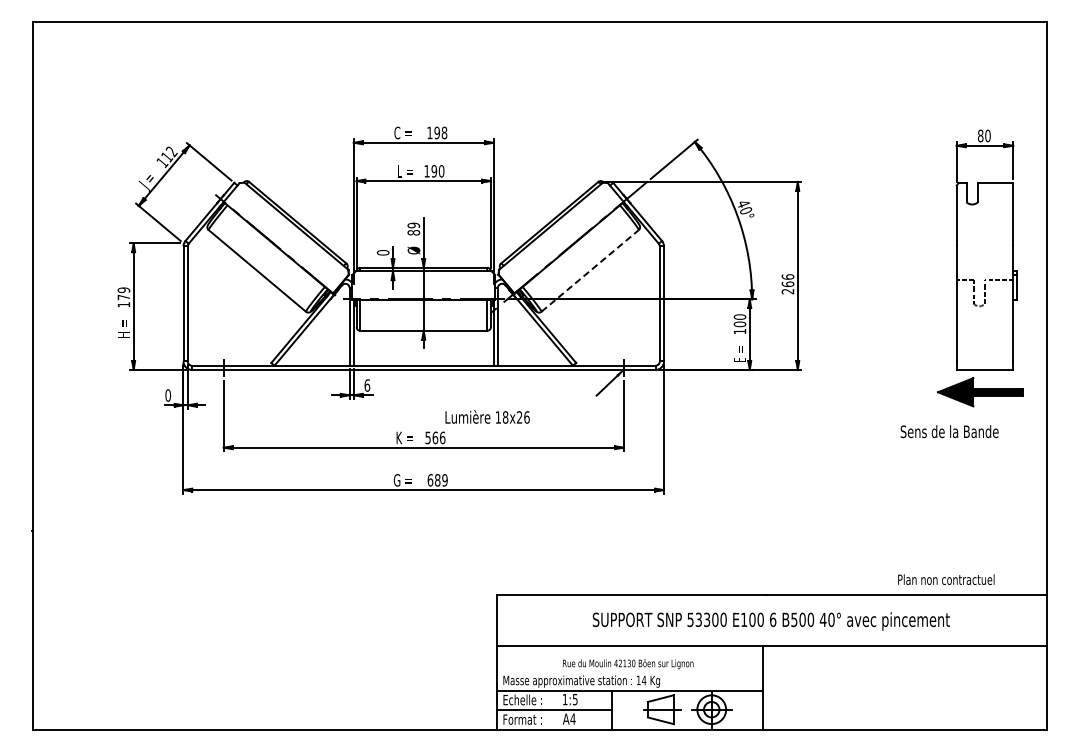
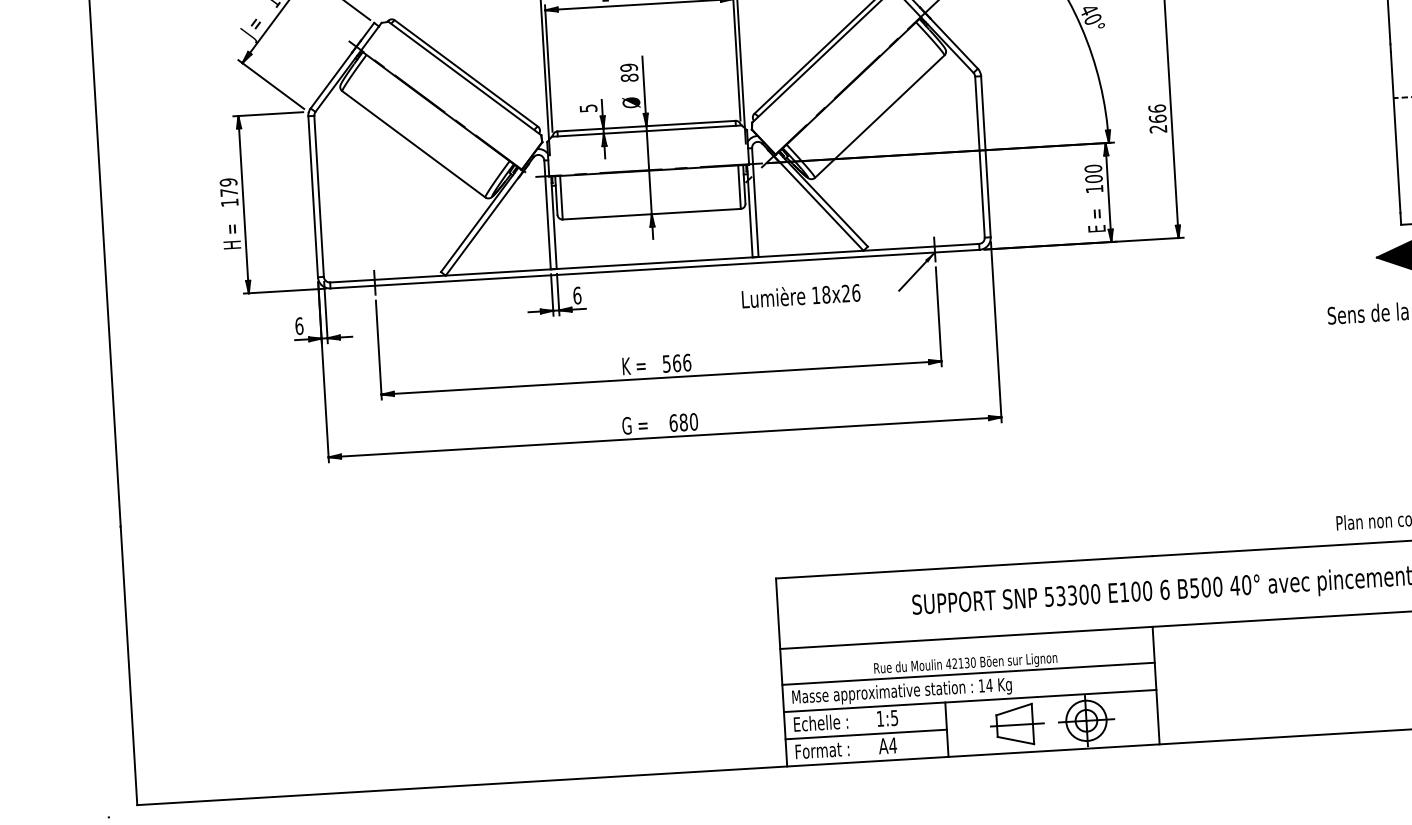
text: (382, 252) -> (587, 108), 0 -> 5
line: (590, 270) -> (880, 116), dashed -> solid
text: (168, 395) -> (299, 326), 0 -> 6
text: (487, 416) -> (800, 294), moved
text: (444, 480) -> (693, 422), 689 -> 680
line: (629, 671) -> (968, 674), added

